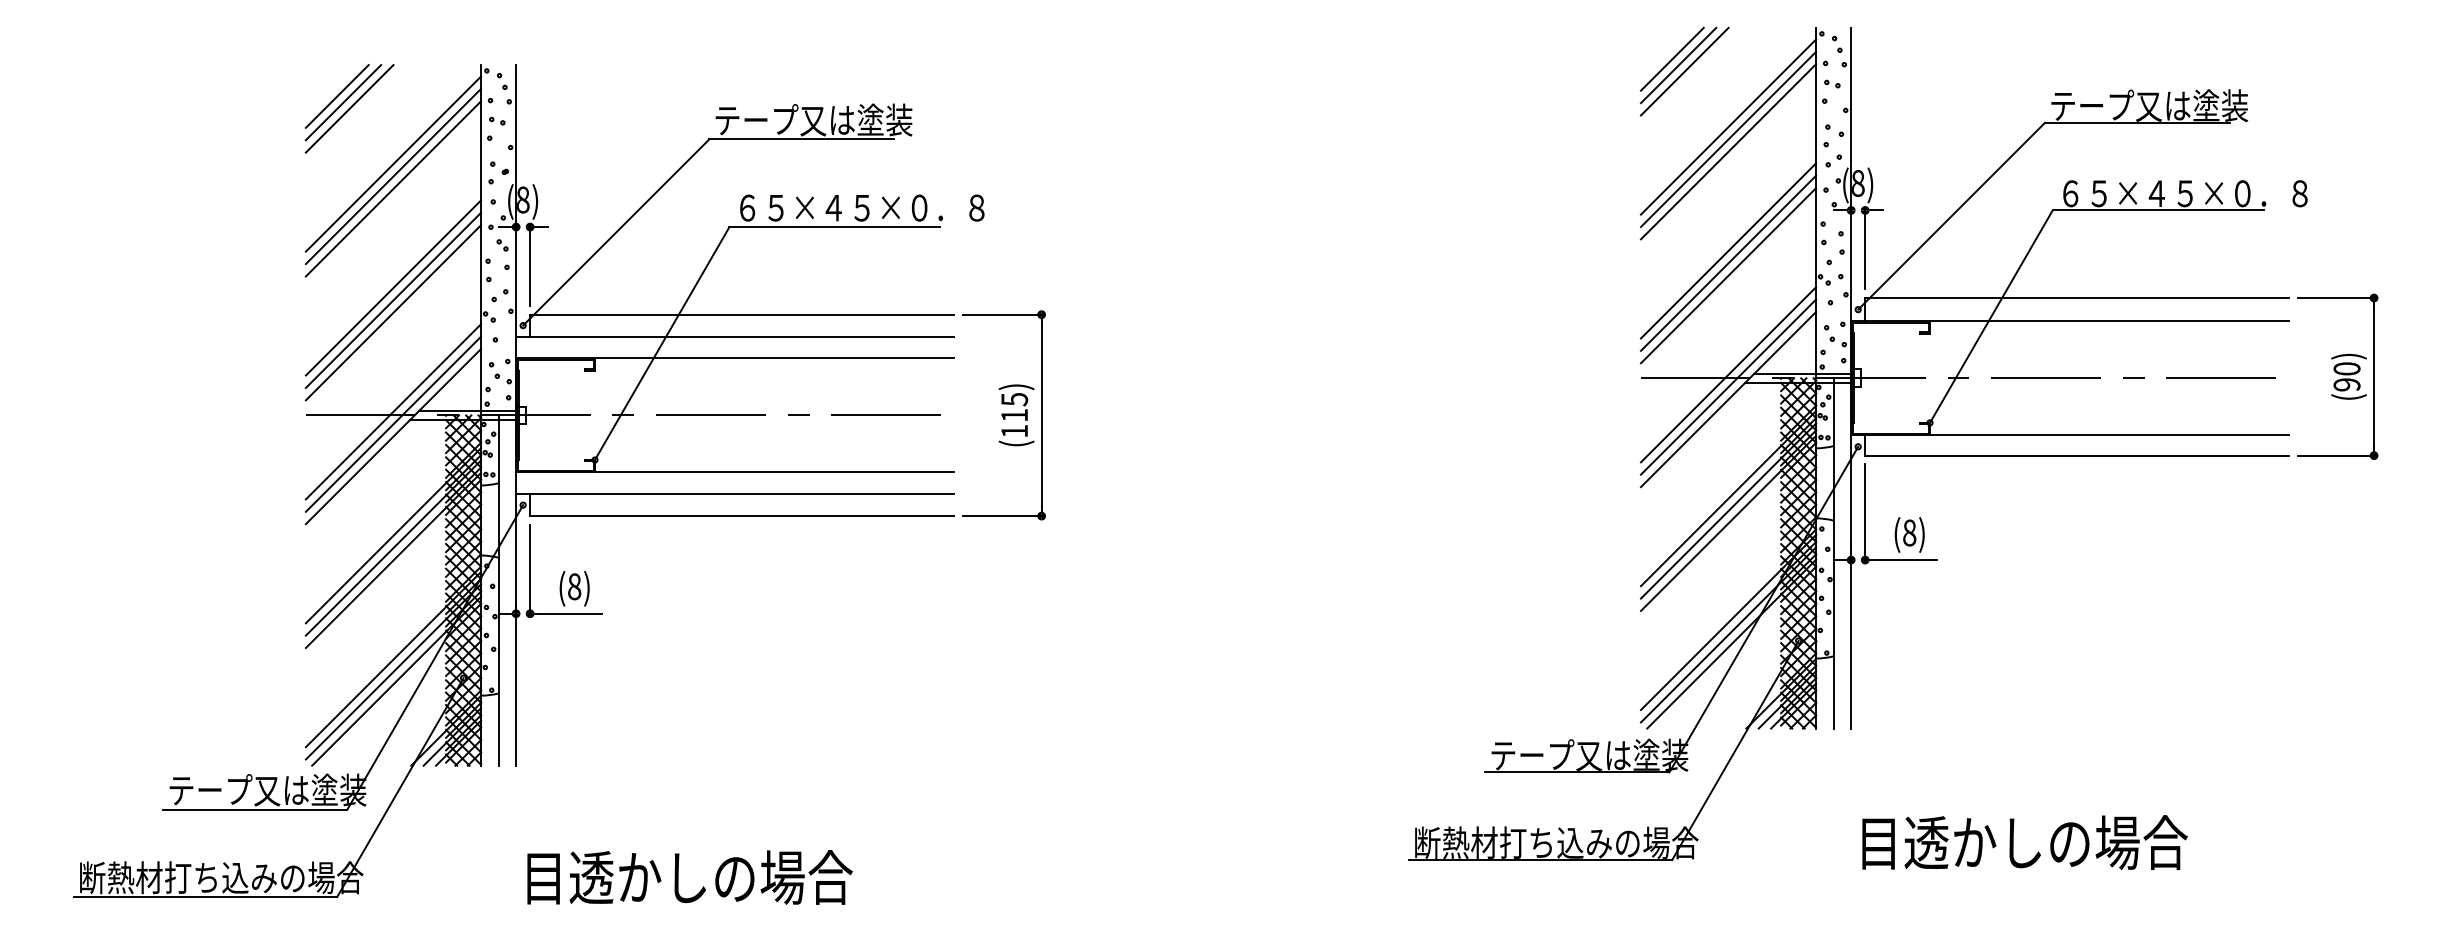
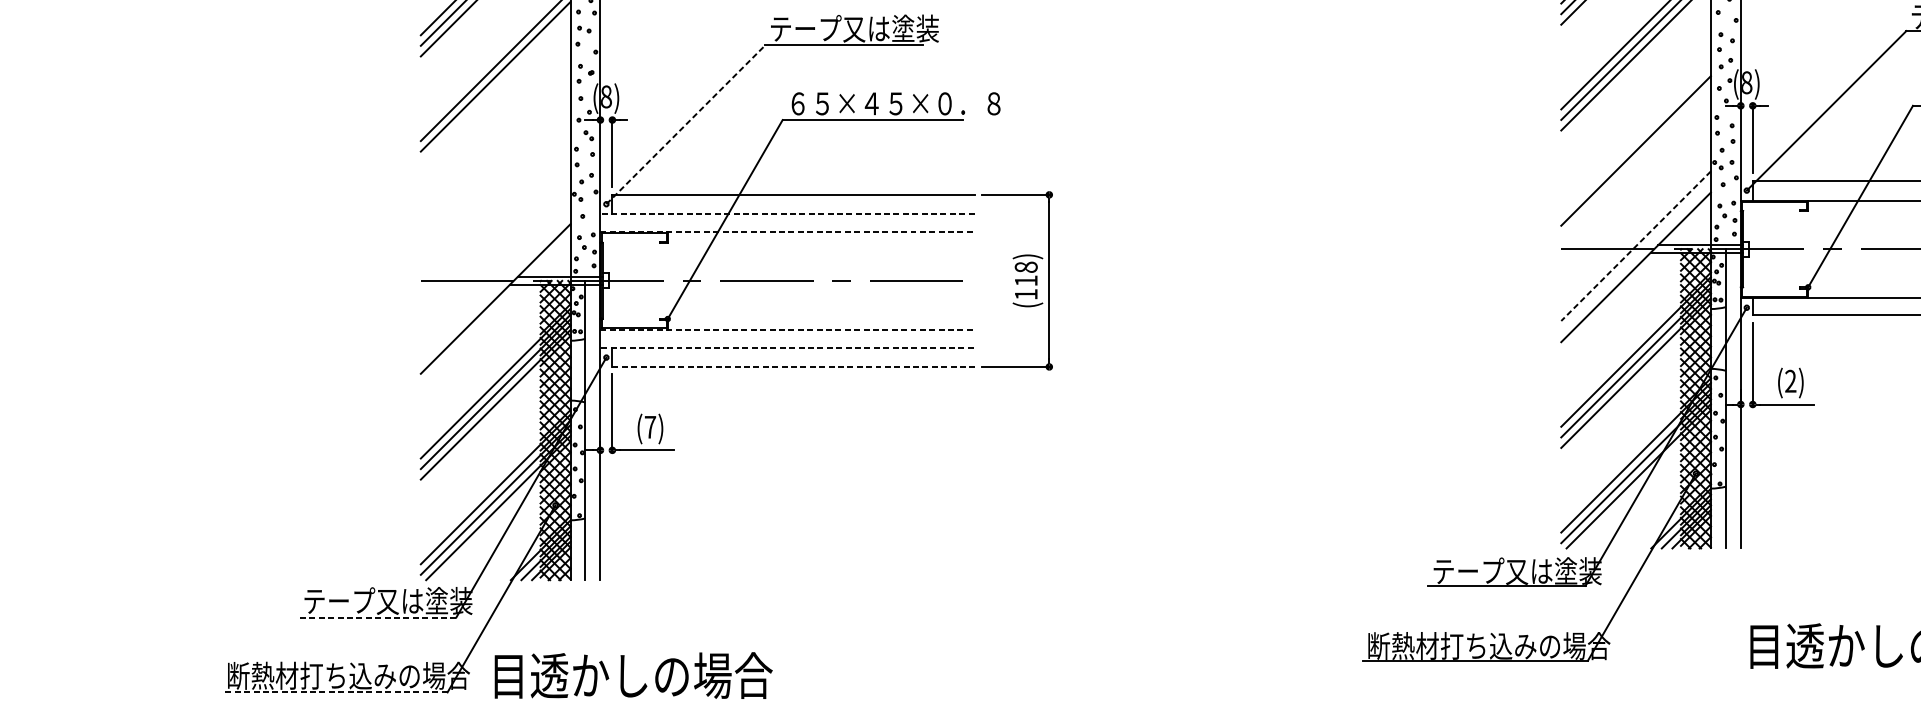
line: (393, 188) -> (495, 87), removed
line: (616, 232) -> (686, 124), solid -> dashed
line: (1728, 250) -> (1636, 140), removed
line: (1728, 275) -> (1636, 161), removed
line: (393, 287) -> (495, 171), removed
line: (393, 299) -> (495, 181), removed
line: (393, 312) -> (495, 193), removed
line: (735, 336) -> (787, 213), solid -> dashed
line: (735, 358) -> (787, 232), solid -> dashed
line: (1728, 374) -> (1636, 245), solid -> dashed
line: (1728, 386) -> (1636, 256), removed
text: (1014, 399) -> (1026, 267), (115) -> (118)
line: (393, 411) -> (495, 277), removed
line: (393, 423) -> (495, 287), removed
line: (735, 472) -> (787, 329), solid -> dashed
line: (736, 494) -> (788, 348), solid -> dashed
line: (742, 516) -> (793, 367), solid -> dashed
text: (1909, 532) -> (1790, 380), (8) -> (2)
text: (574, 586) -> (650, 427), (8) -> (7)
line: (254, 809) -> (376, 617), solid -> dashed
text: (689, 877) -> (633, 675), moved
line: (205, 897) -> (335, 692), solid -> dashed

